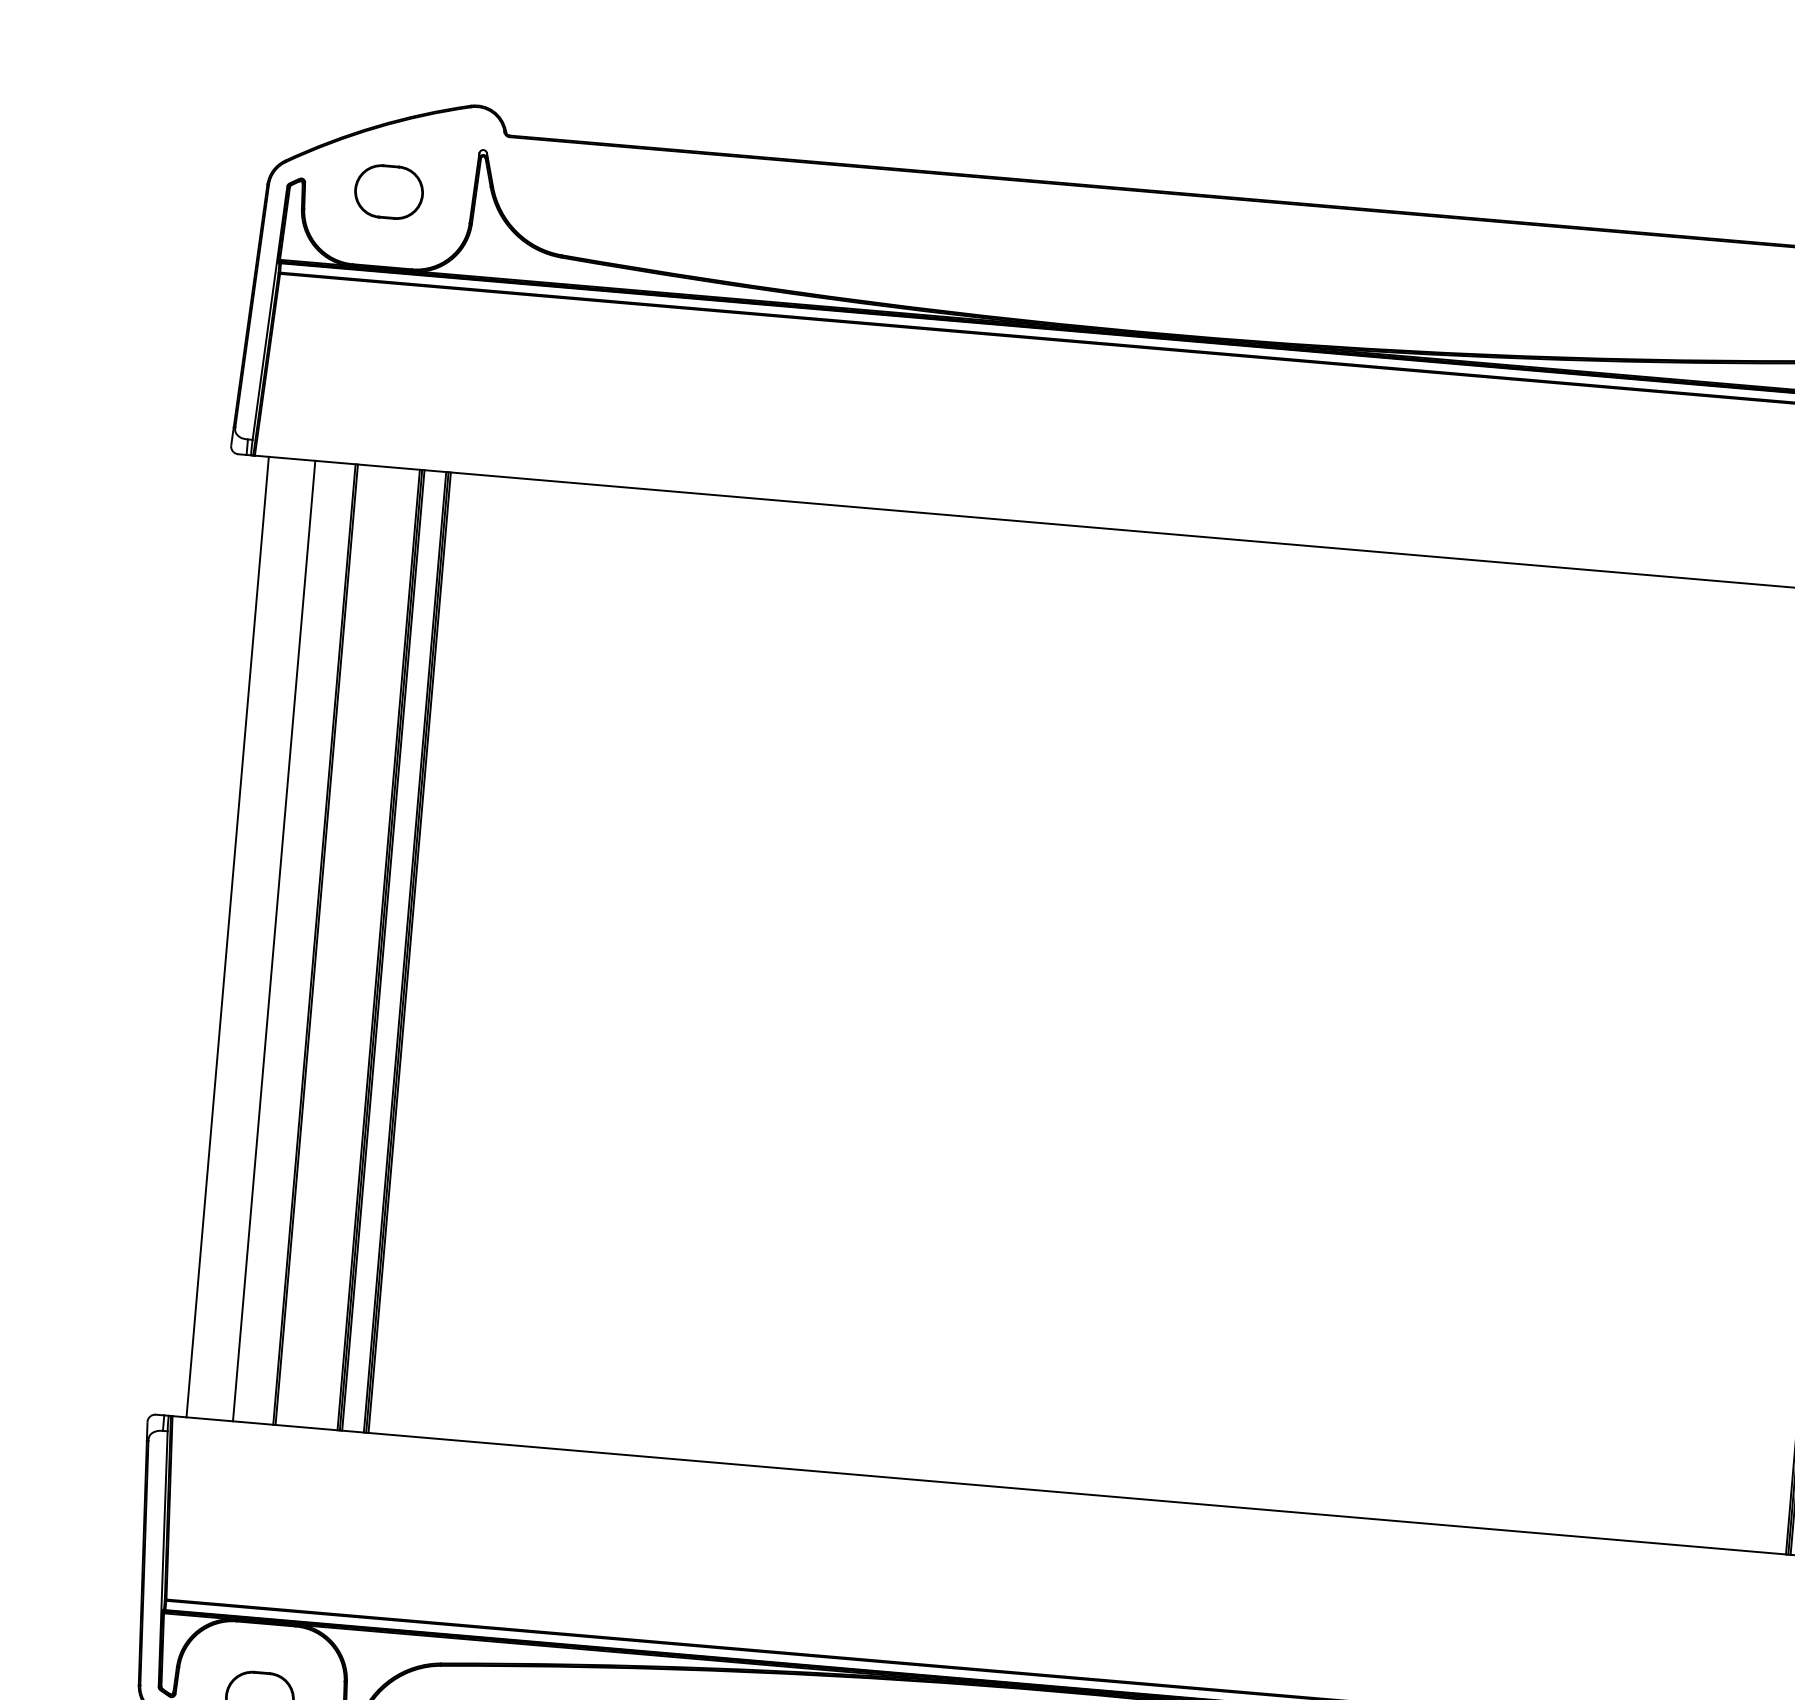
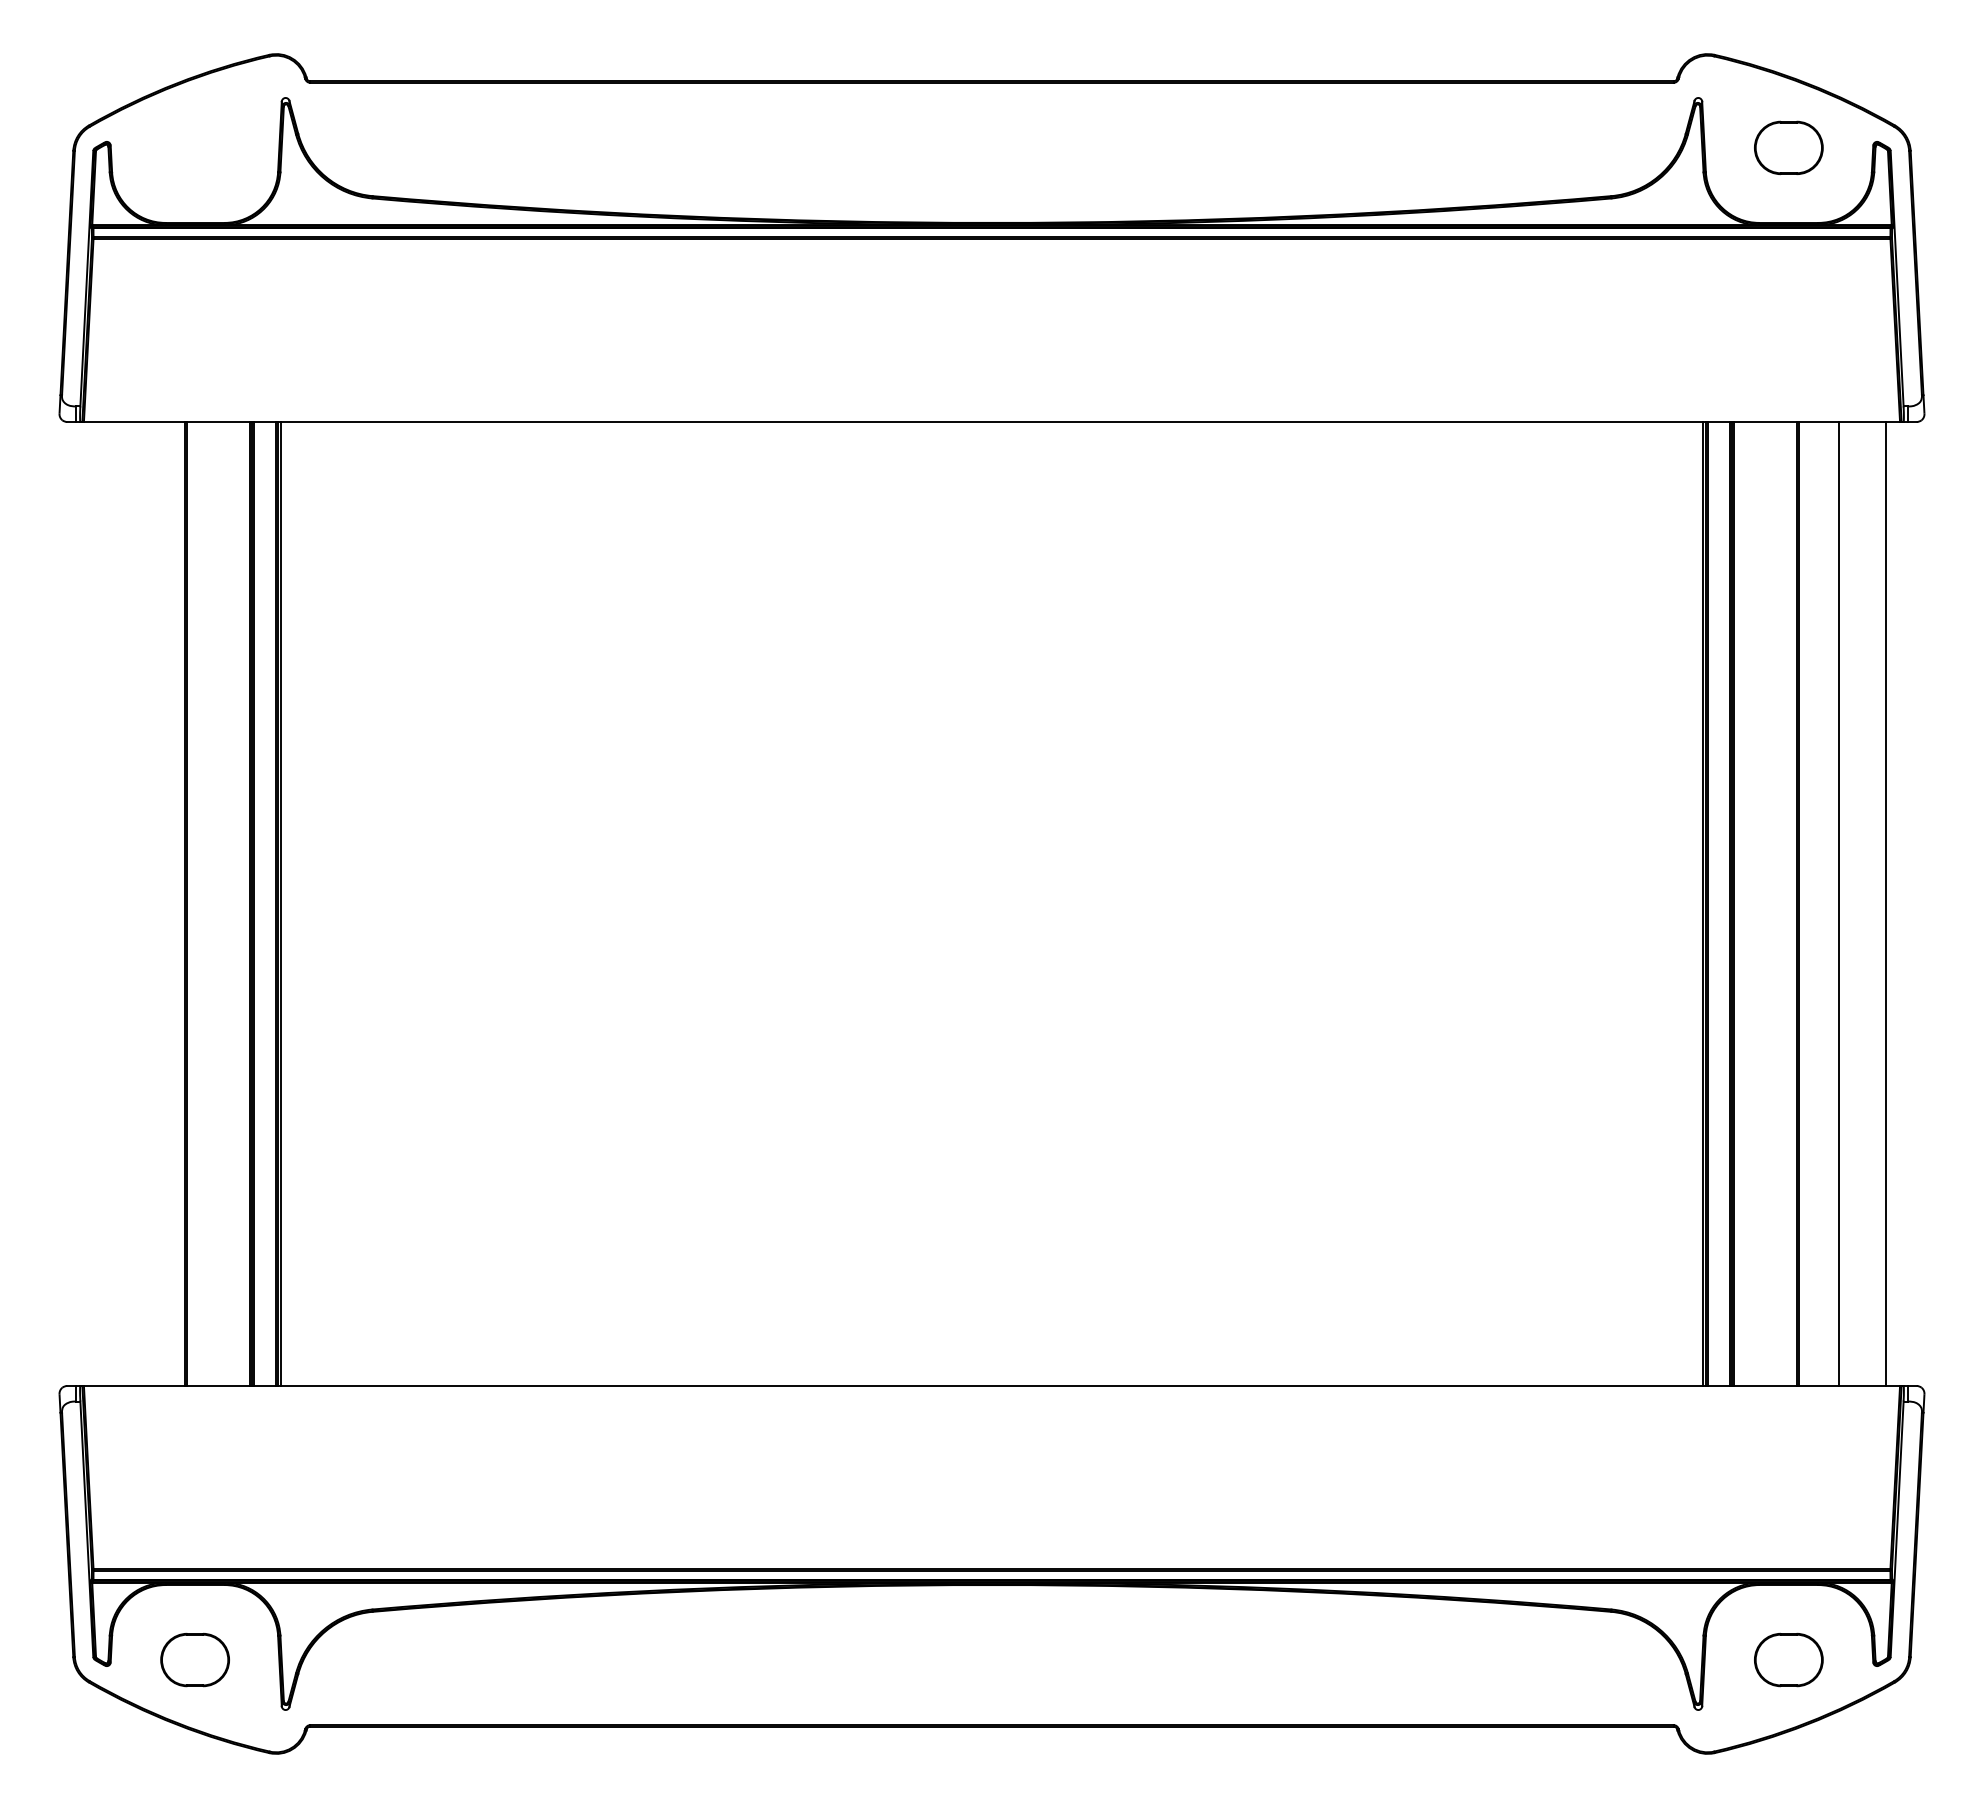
part: (388, 191) -> (194, 147), removed
line: (227, 936) -> (97, 903), removed
line: (274, 940) -> (144, 903), removed

